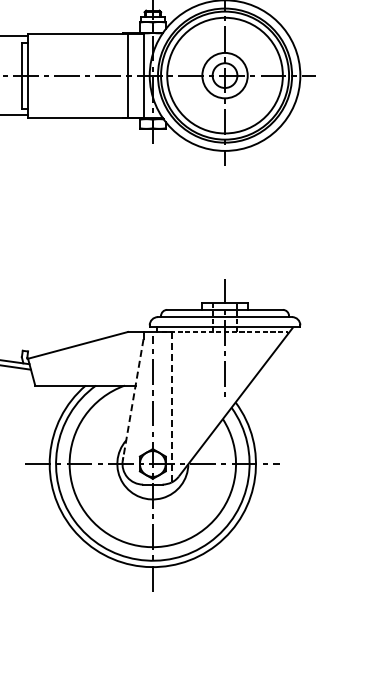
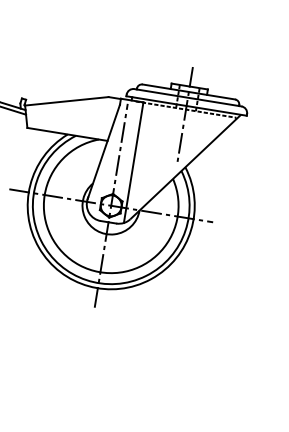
line: (133, 399) -> (104, 151), dashed -> solid
line: (171, 407) -> (133, 163), dashed -> solid

